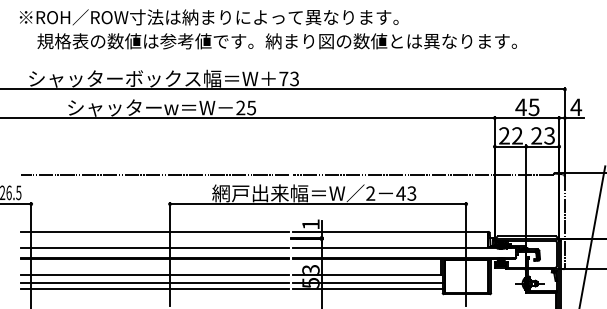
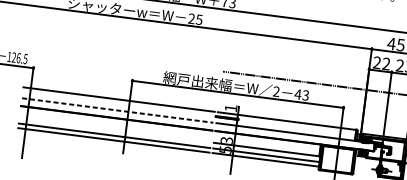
line: (154, 175) -> (123, 59), removed
line: (155, 247) -> (118, 110), solid -> dashed
line: (154, 275) -> (114, 130), removed

